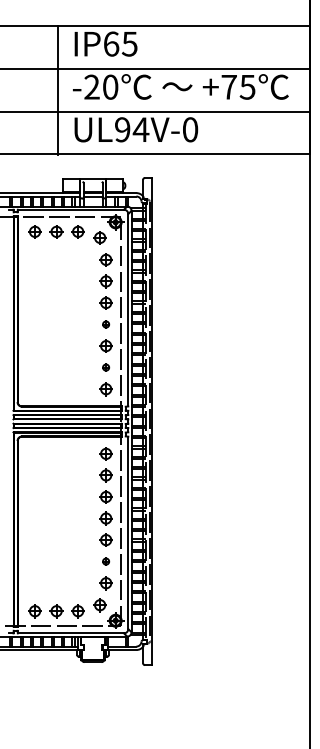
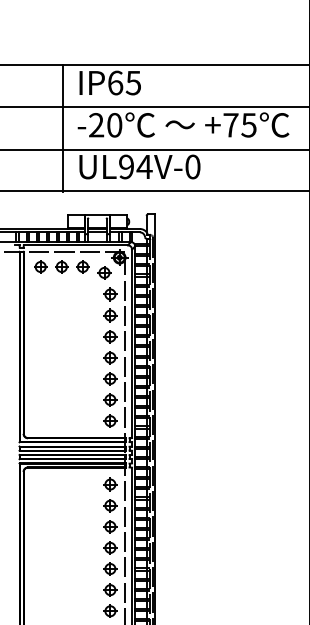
part: (105, 324) -> (109, 357), size x1.67
part: (105, 367) -> (109, 399), size x1.67
part: (105, 561) -> (109, 589), size x1.67

